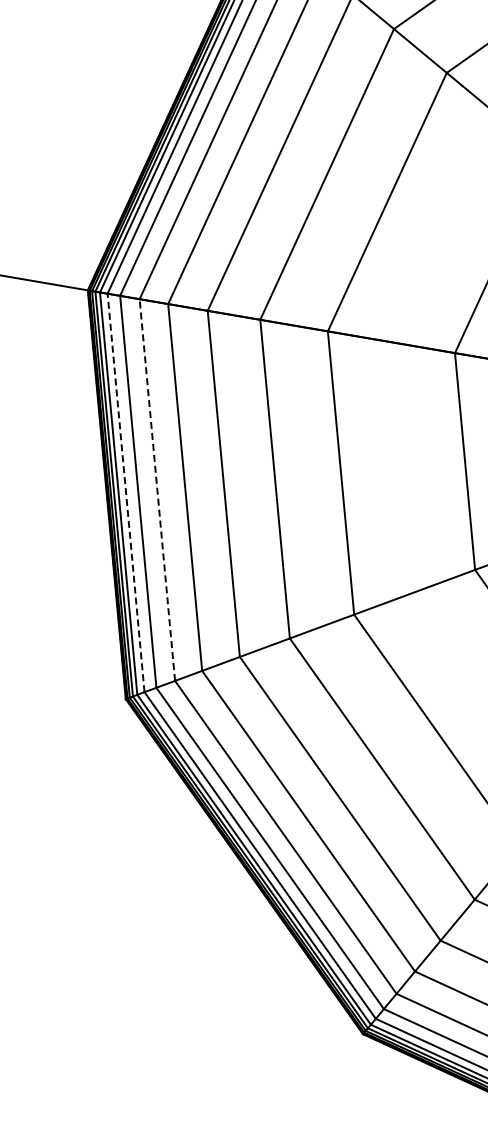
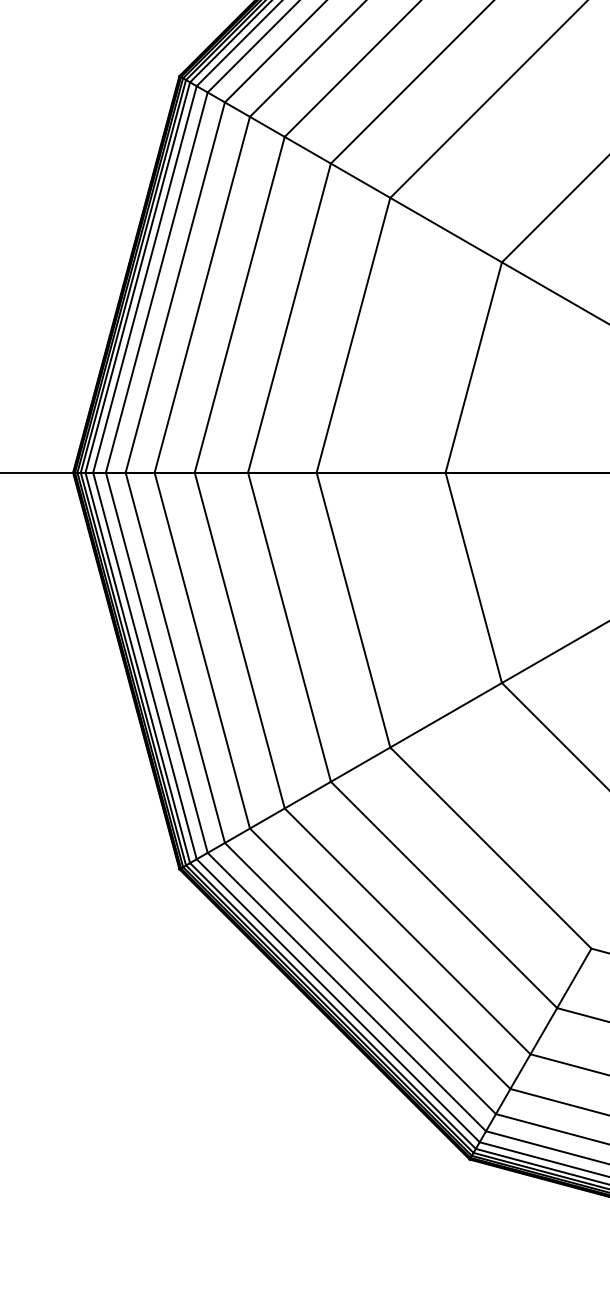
line: (157, 489) -> (175, 657), dashed -> solid
line: (125, 492) -> (144, 665), dashed -> solid

